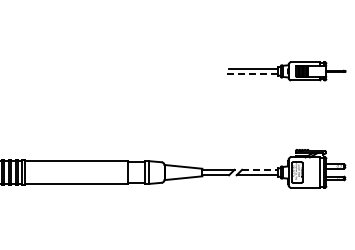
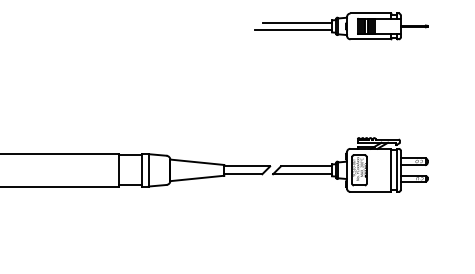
line: (250, 74) -> (292, 30), dashed -> solid
line: (260, 169) -> (307, 166), dashed -> solid

